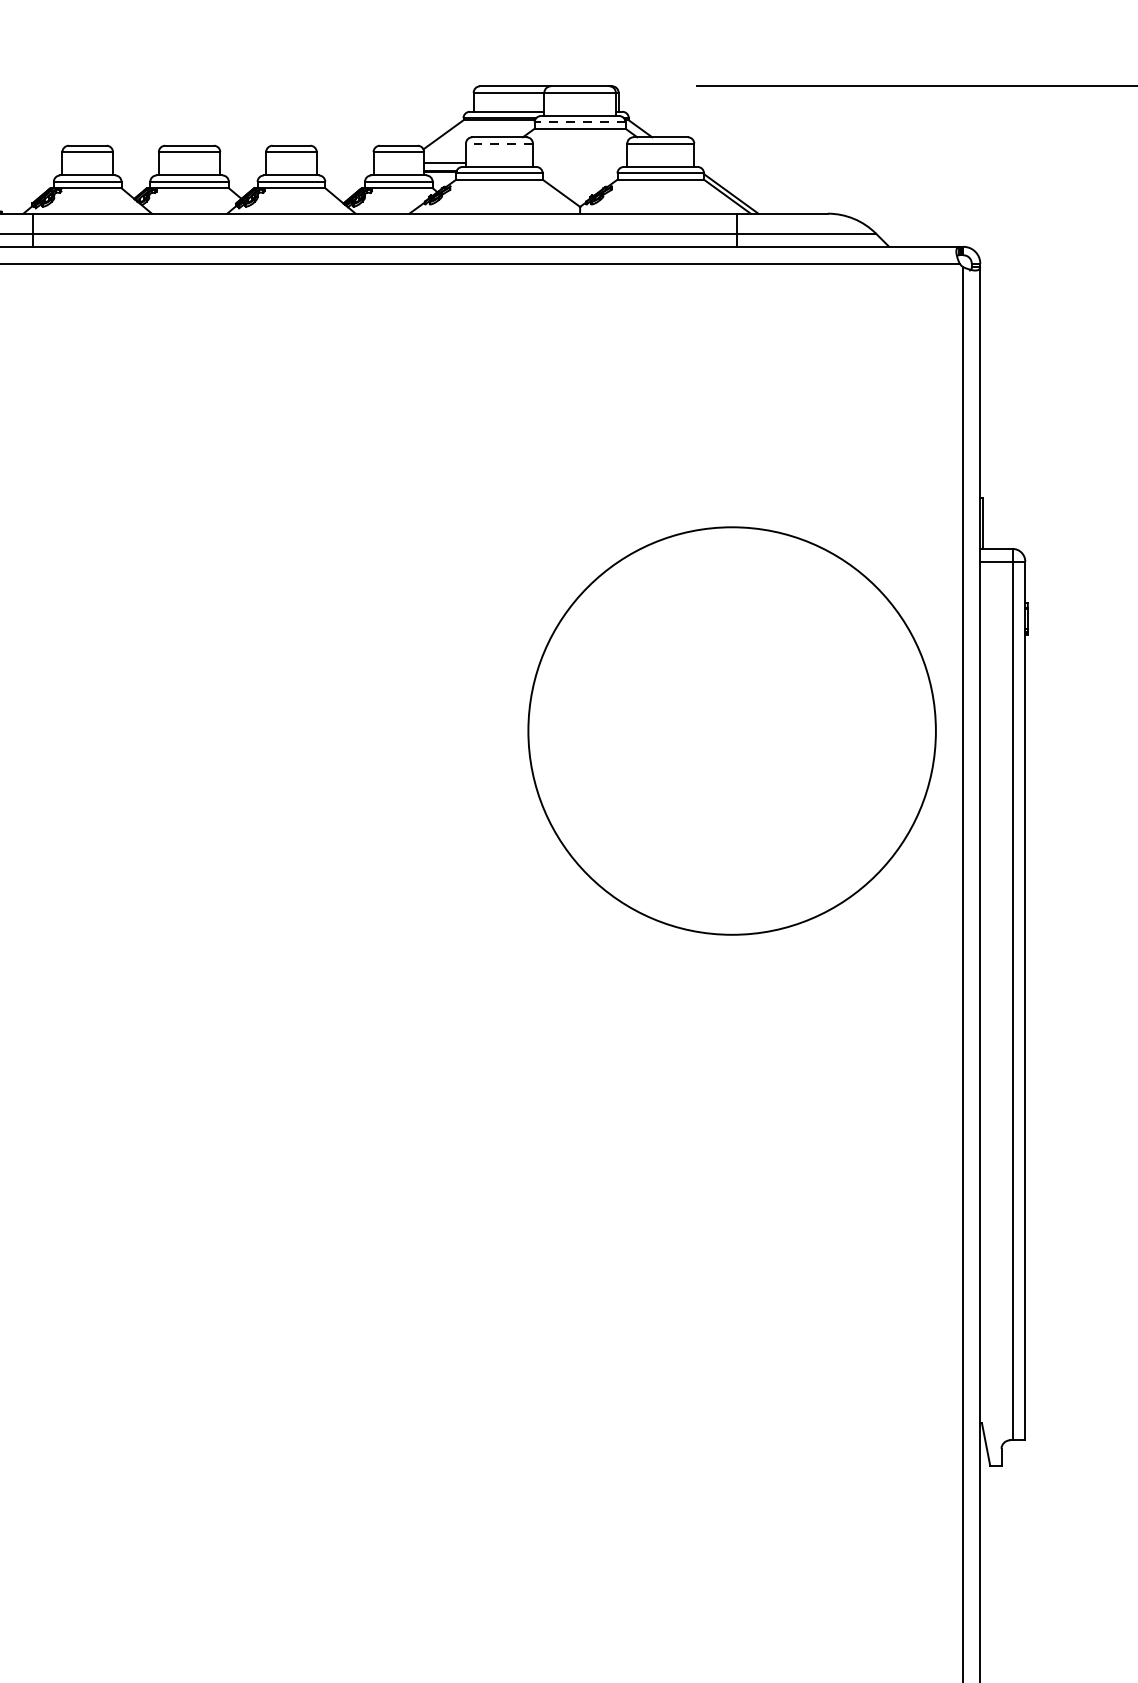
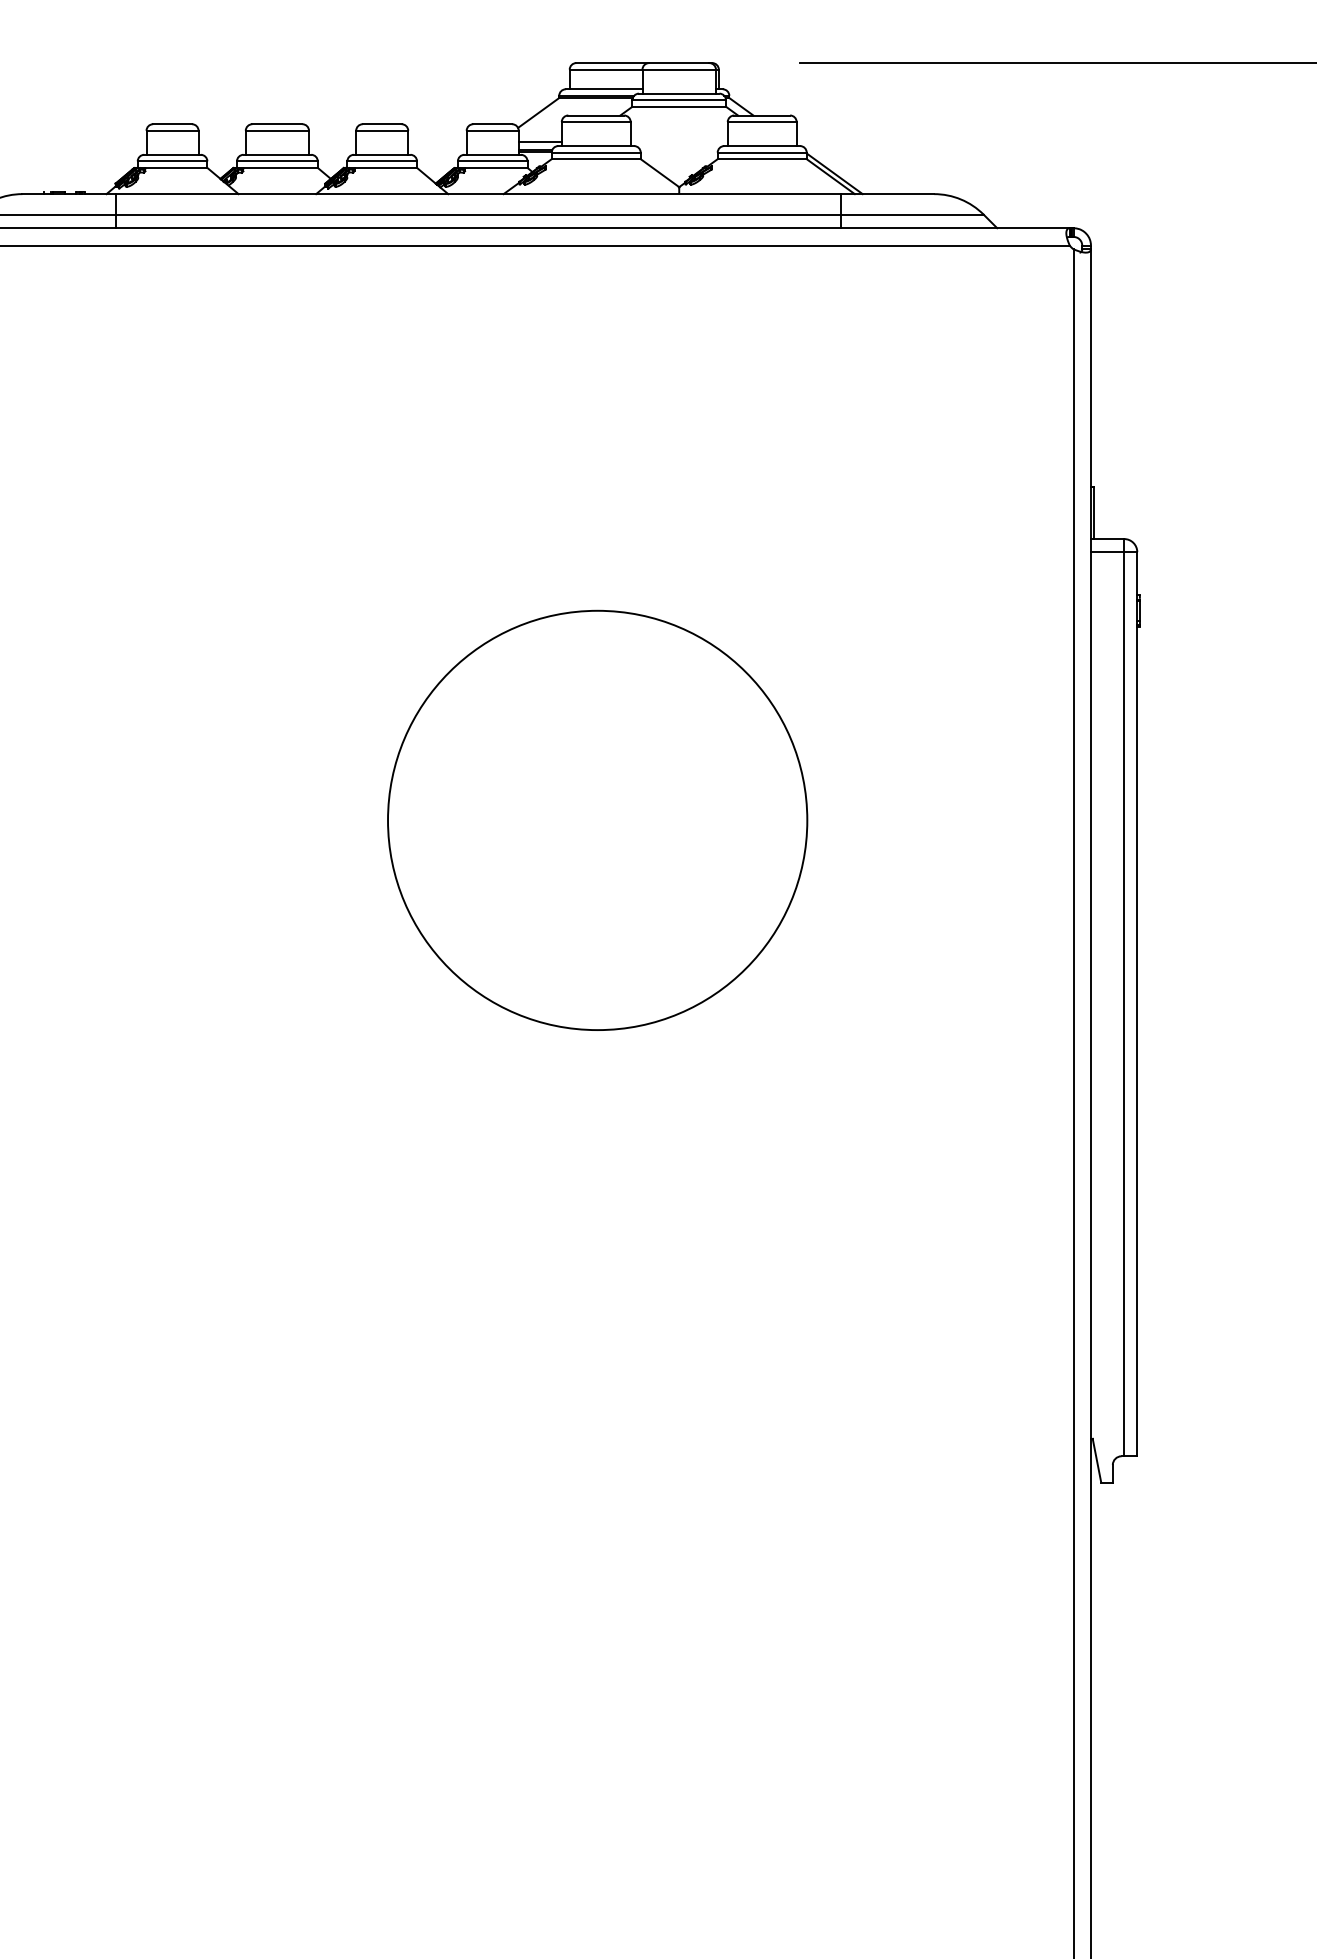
line: (580, 122) -> (679, 100), dashed -> solid
line: (498, 144) -> (595, 122), dashed -> solid
circle: (731, 730) -> (597, 819), moved

